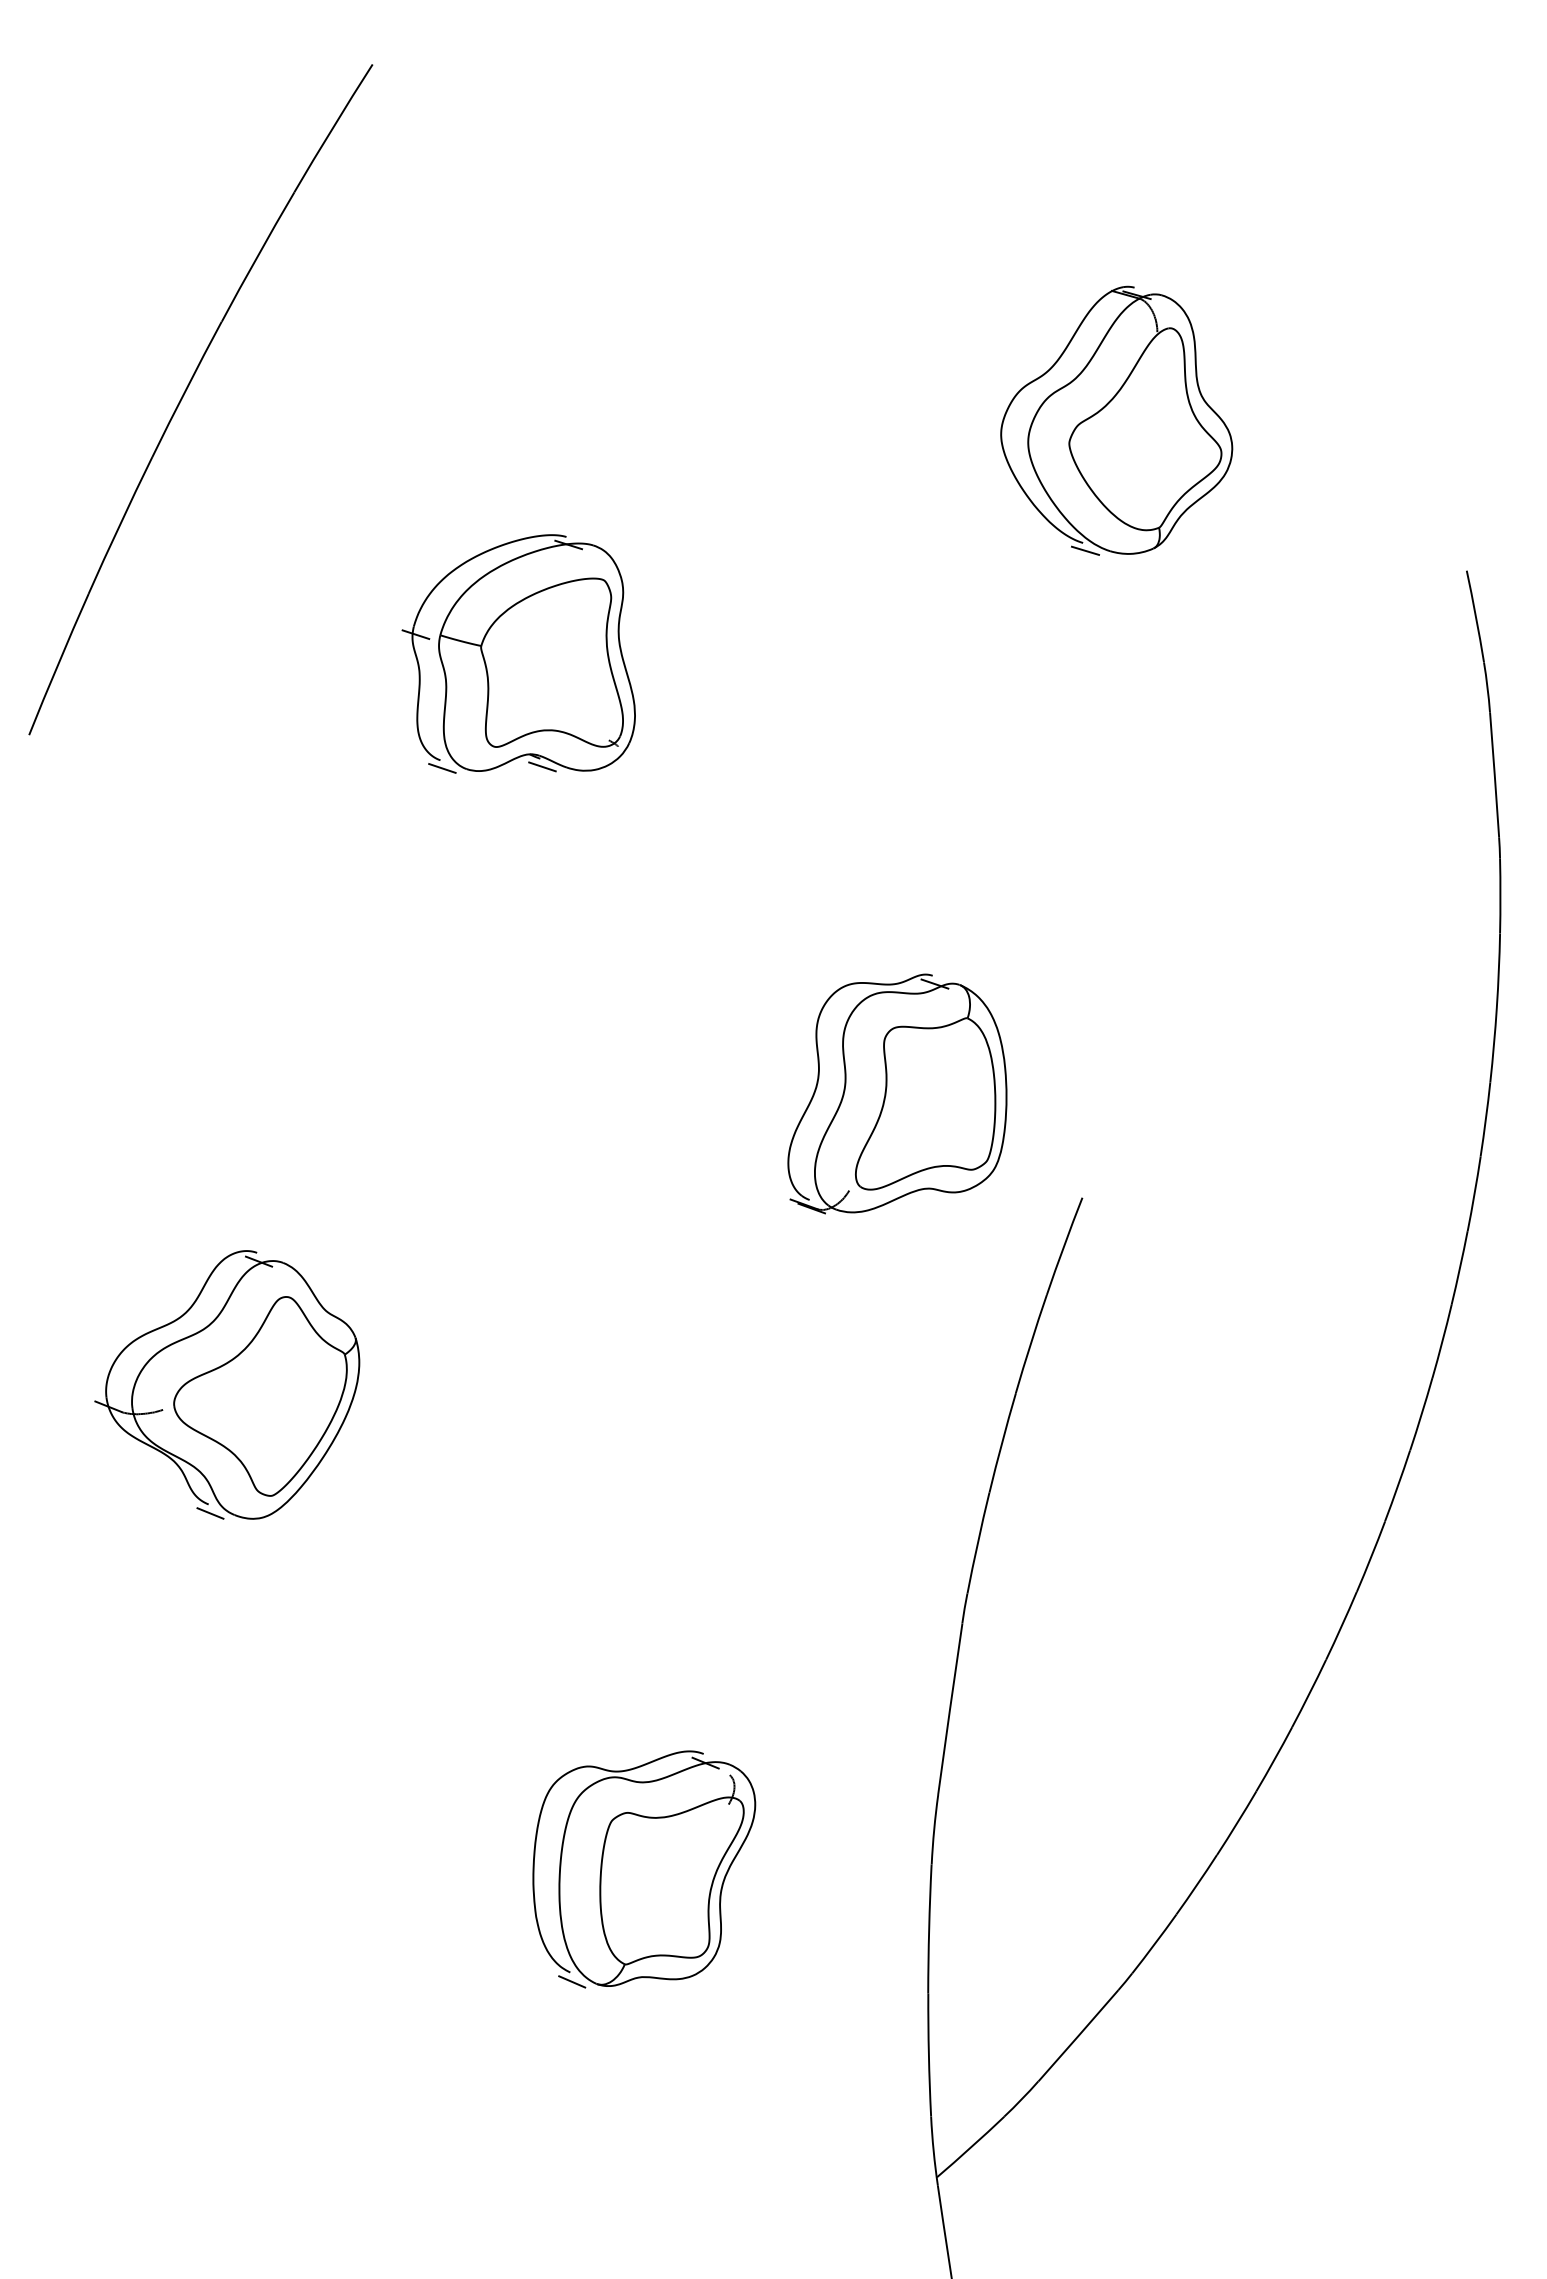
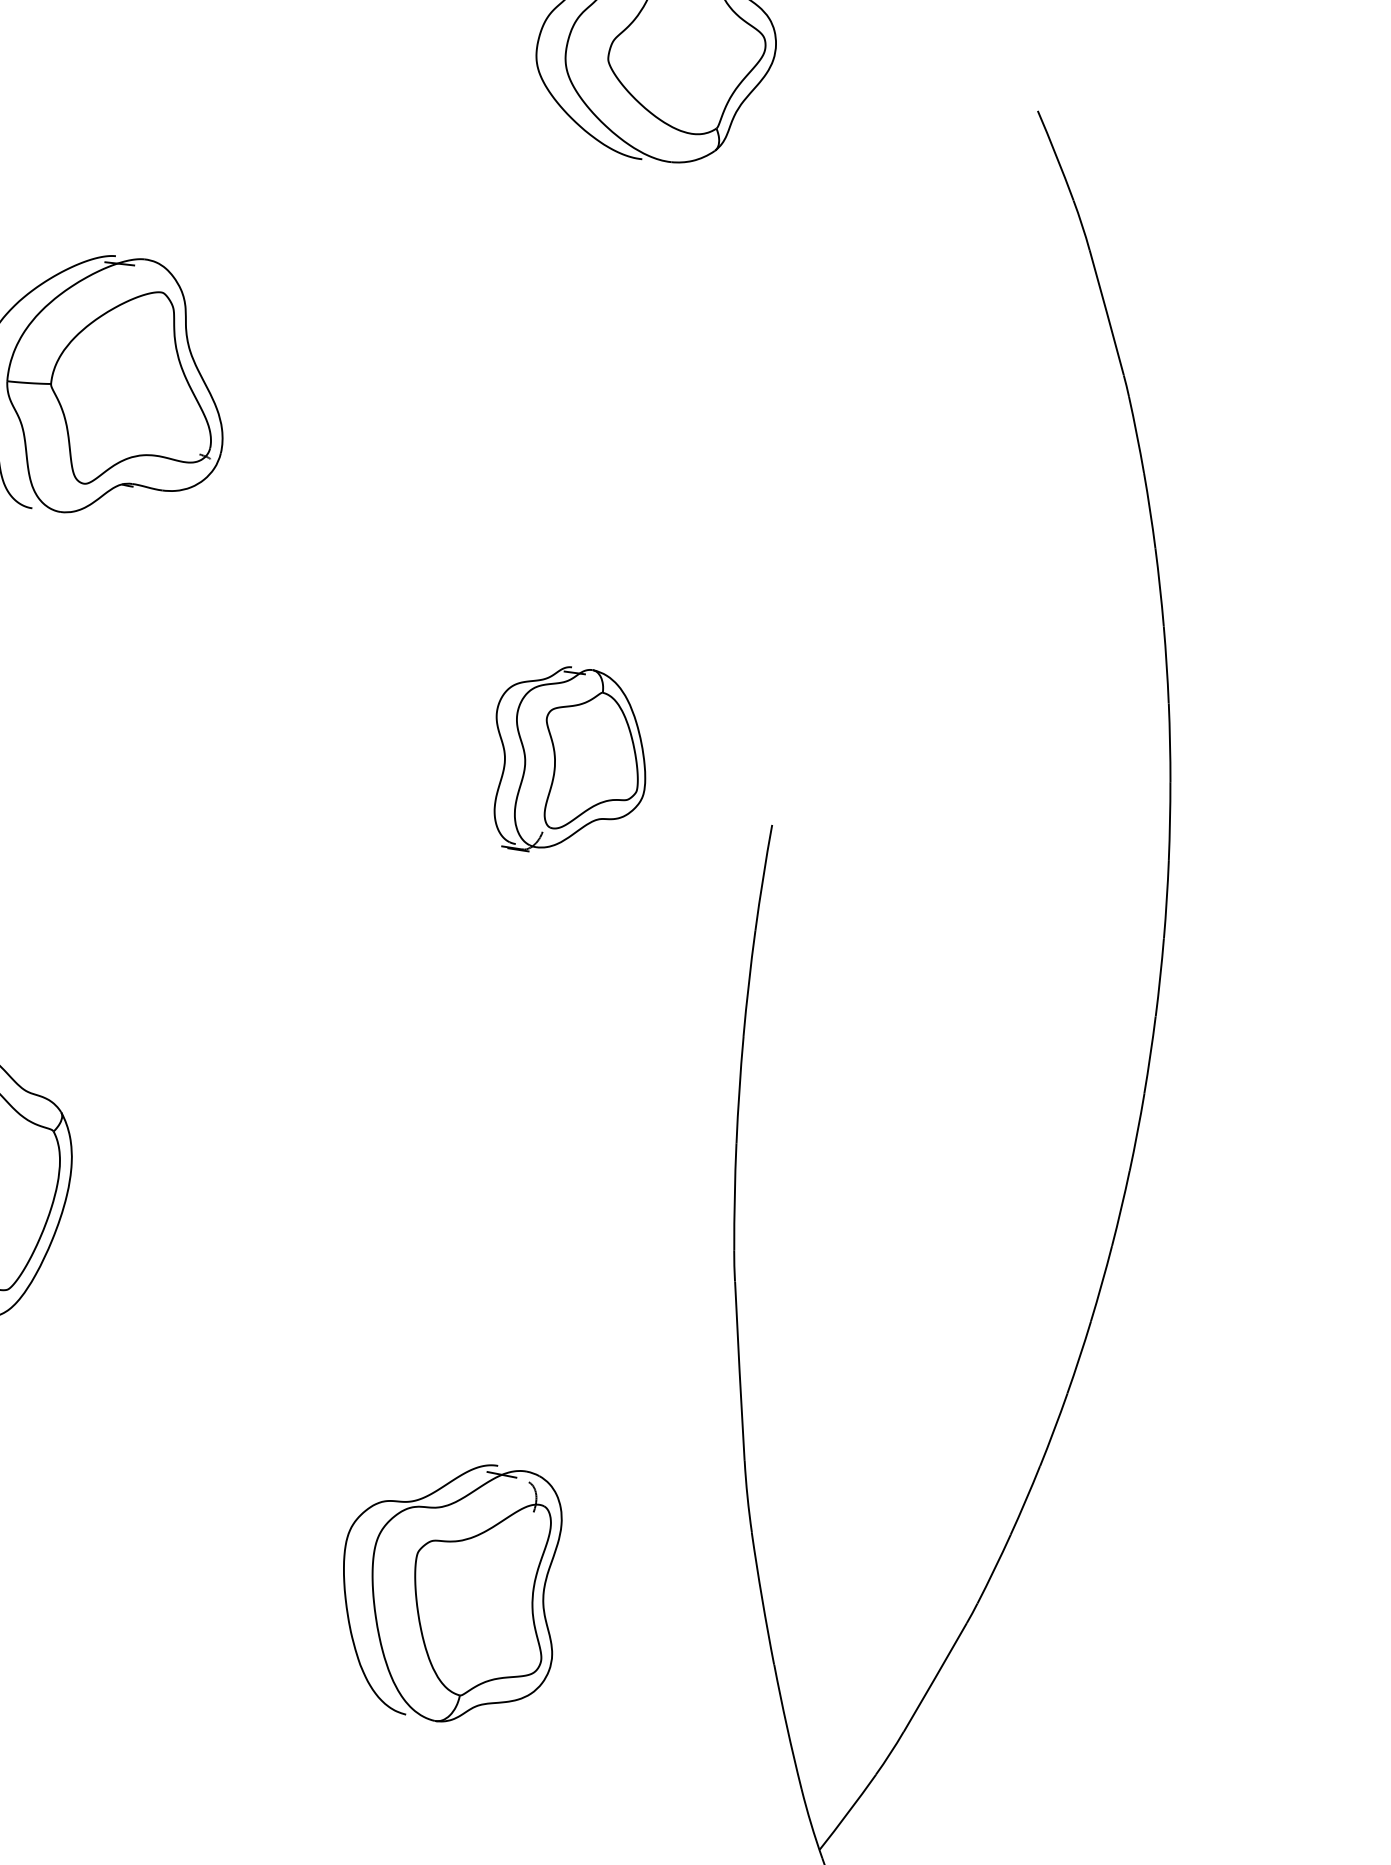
line: (1085, 550) -> (646, 166), removed
line: (542, 766) -> (137, 494), removed
line: (442, 768) -> (36, 516), removed
part: (897, 1093) -> (563, 755), size x0.7
line: (572, 1981) -> (410, 1723), removed

